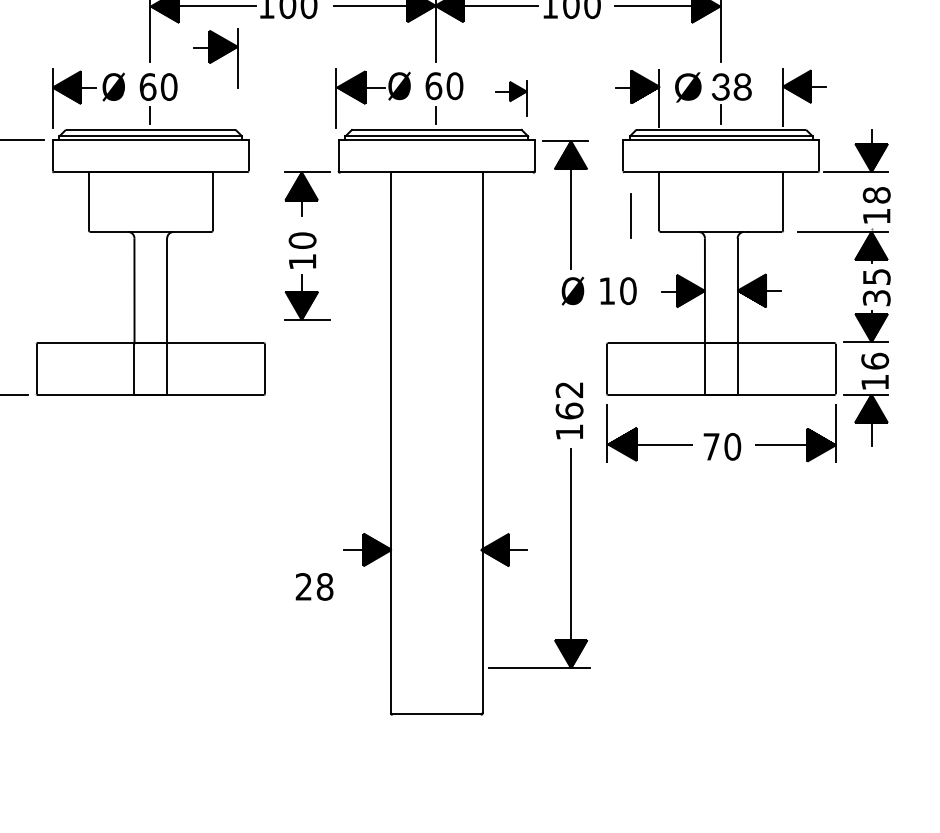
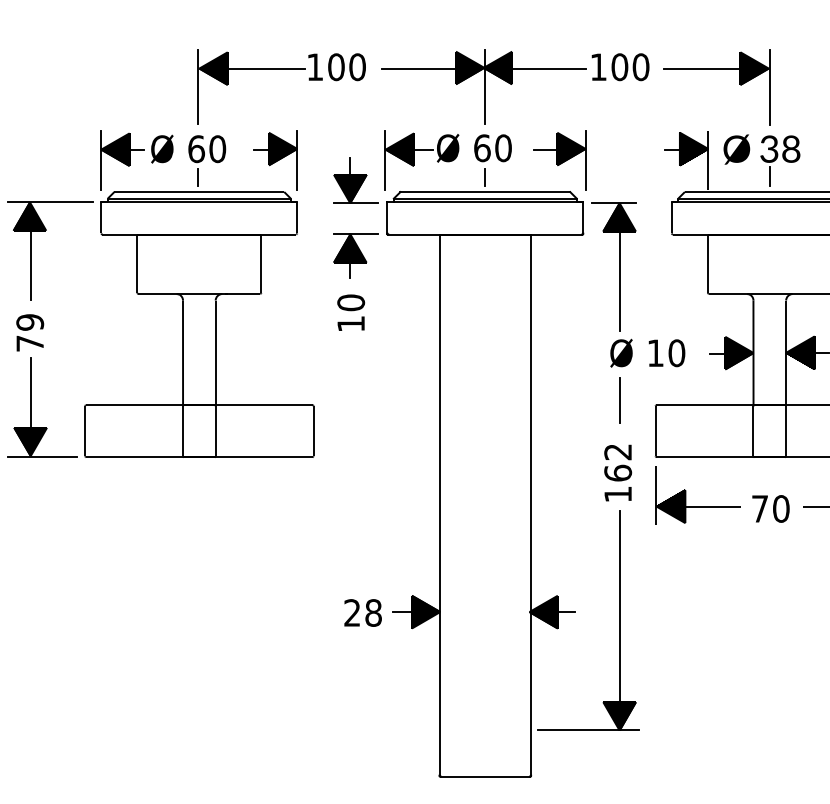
part: (215, 58) -> (275, 160), moved
part: (510, 98) -> (559, 160), size x1.67
line: (630, 215) -> (619, 399), moved
part: (307, 297) -> (356, 180), moved
text: (314, 586) -> (363, 612), moved

